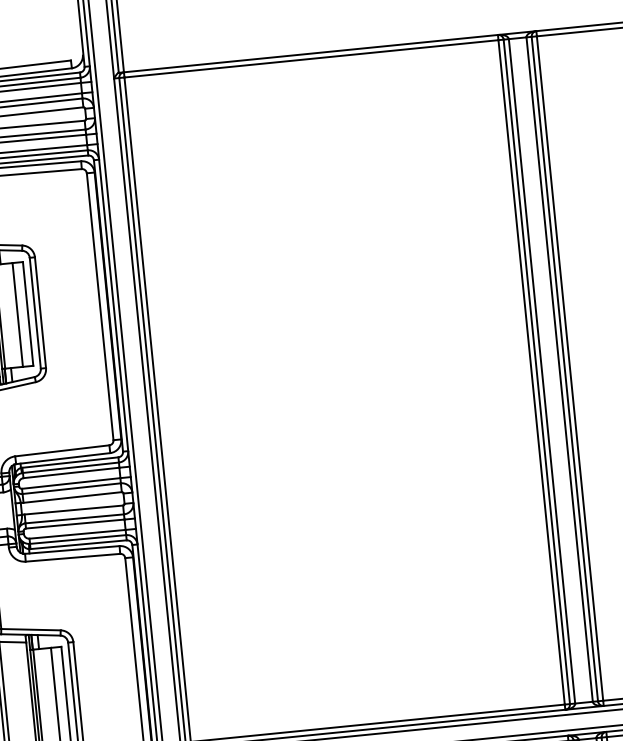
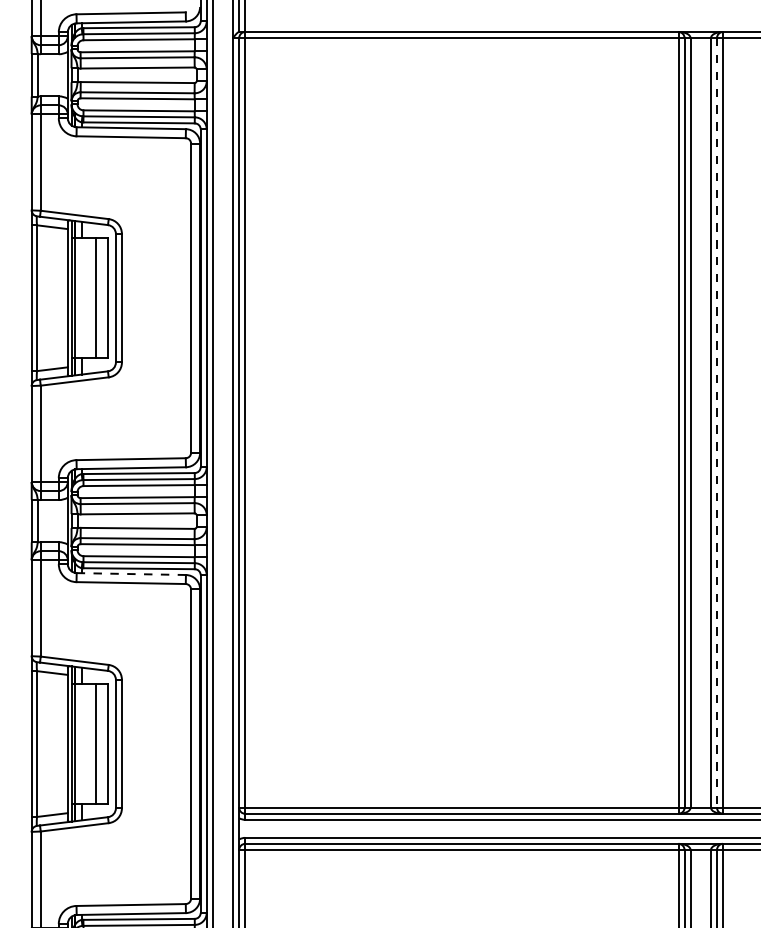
line: (565, 368) -> (717, 422), solid -> dashed
line: (72, 550) -> (131, 574), solid -> dashed

